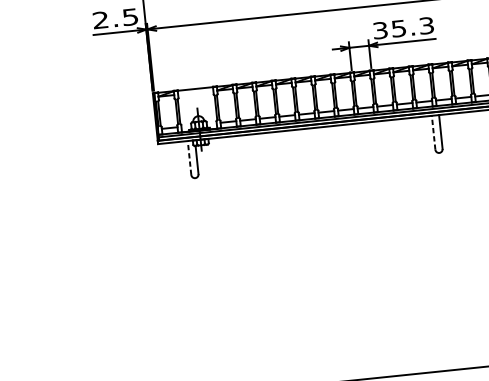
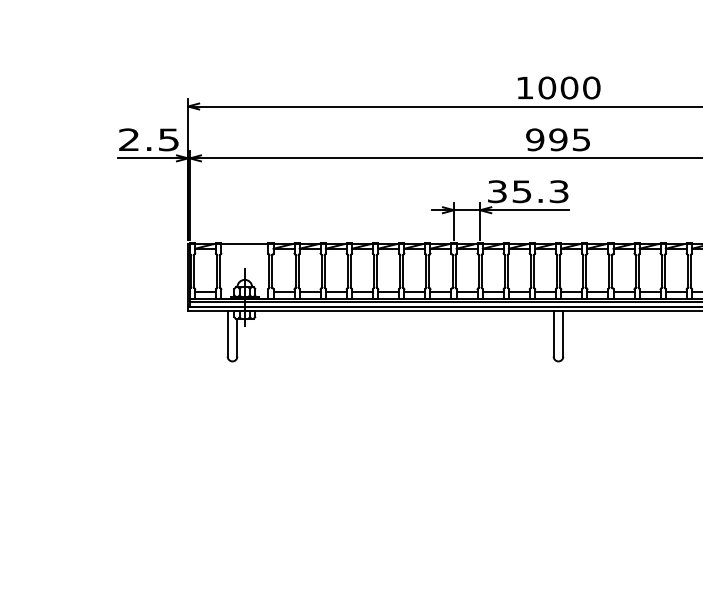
line: (433, 132) -> (553, 333), dashed -> solid
line: (189, 157) -> (227, 333), dashed -> solid

